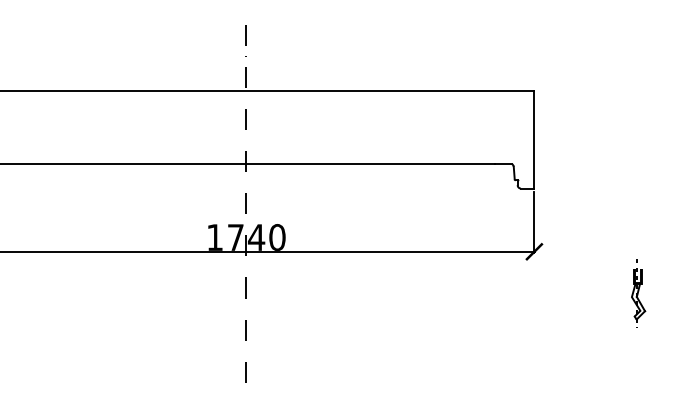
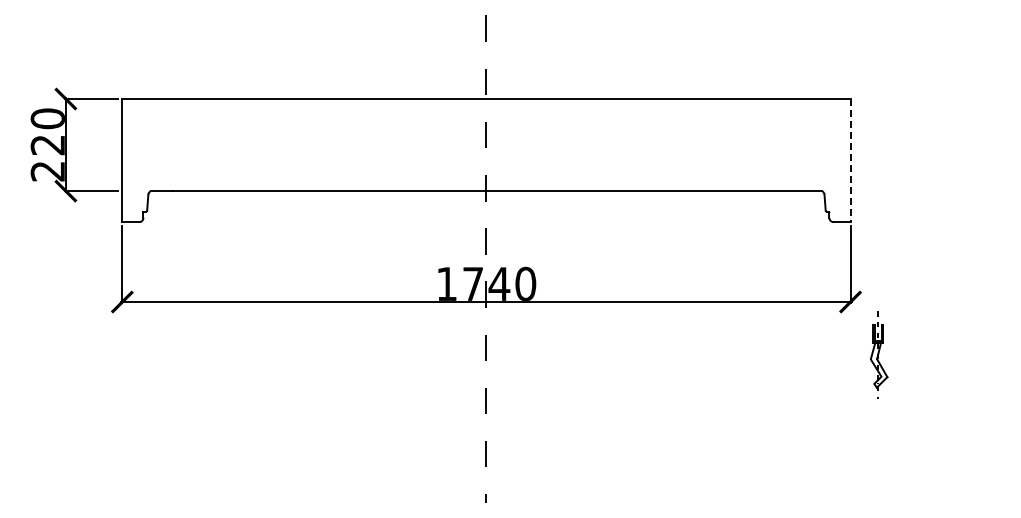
line: (534, 139) -> (850, 160), solid -> dashed
part: (638, 293) -> (879, 354), moved

